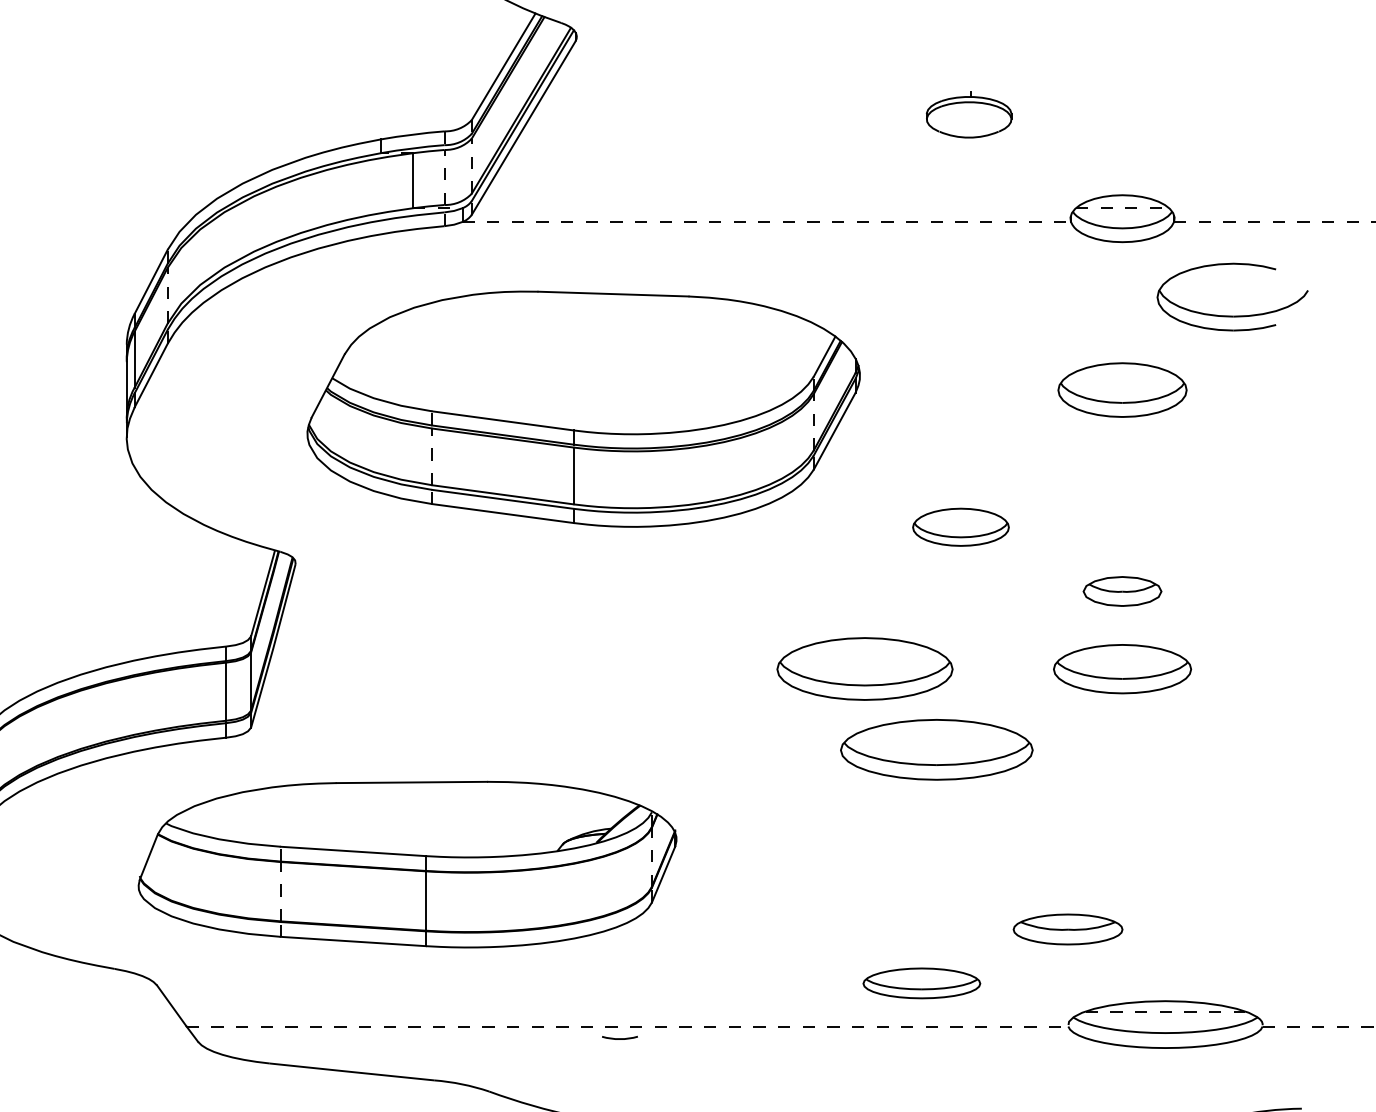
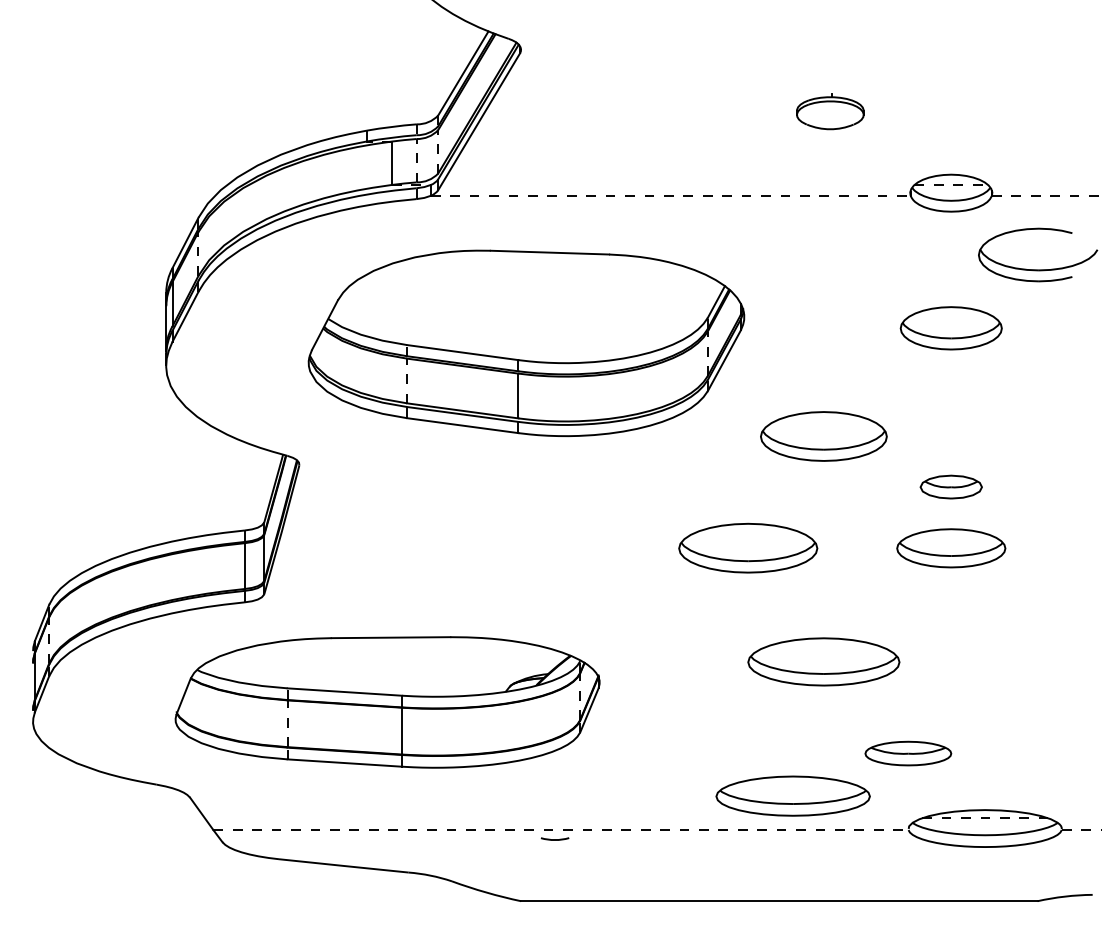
part: (960, 527) -> (823, 436), size x1.67
part: (936, 749) -> (823, 661), moved
part: (921, 982) -> (792, 795), size x1.67

